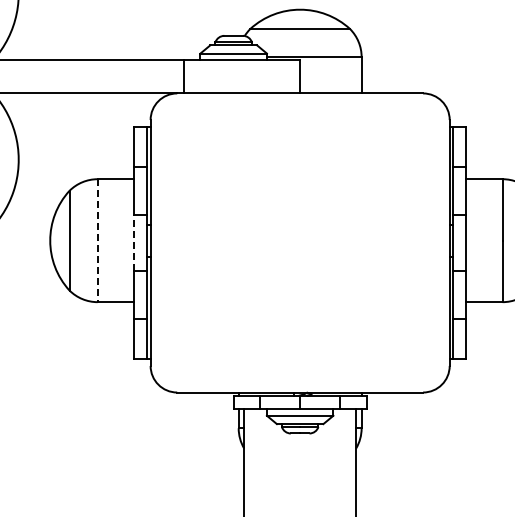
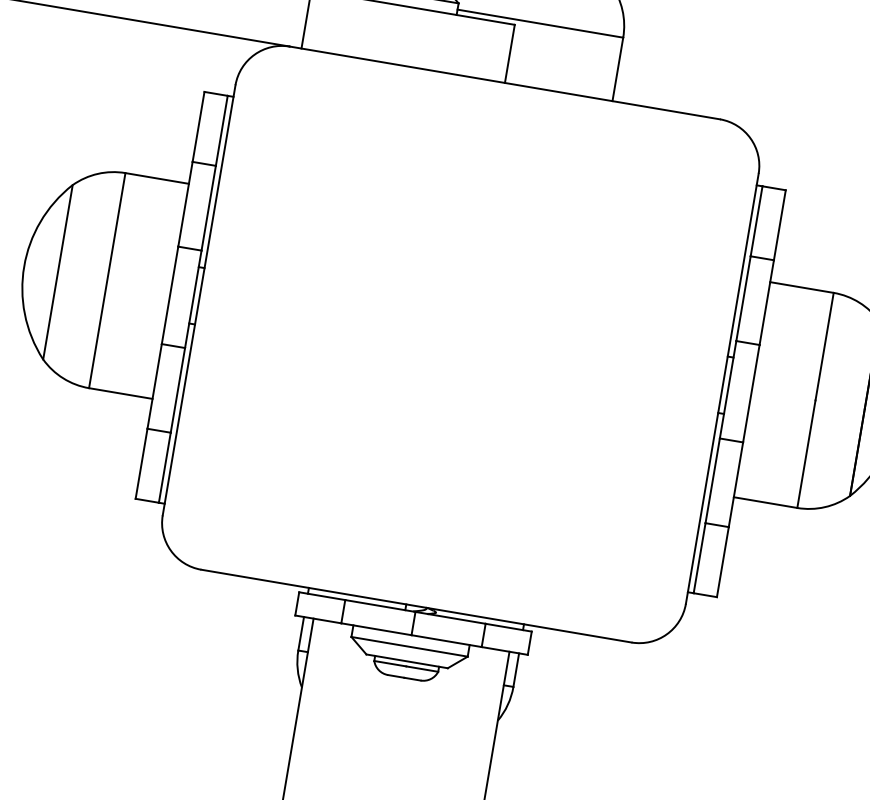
line: (97, 241) -> (106, 281), dashed -> solid
line: (134, 242) -> (171, 294), dashed -> solid

